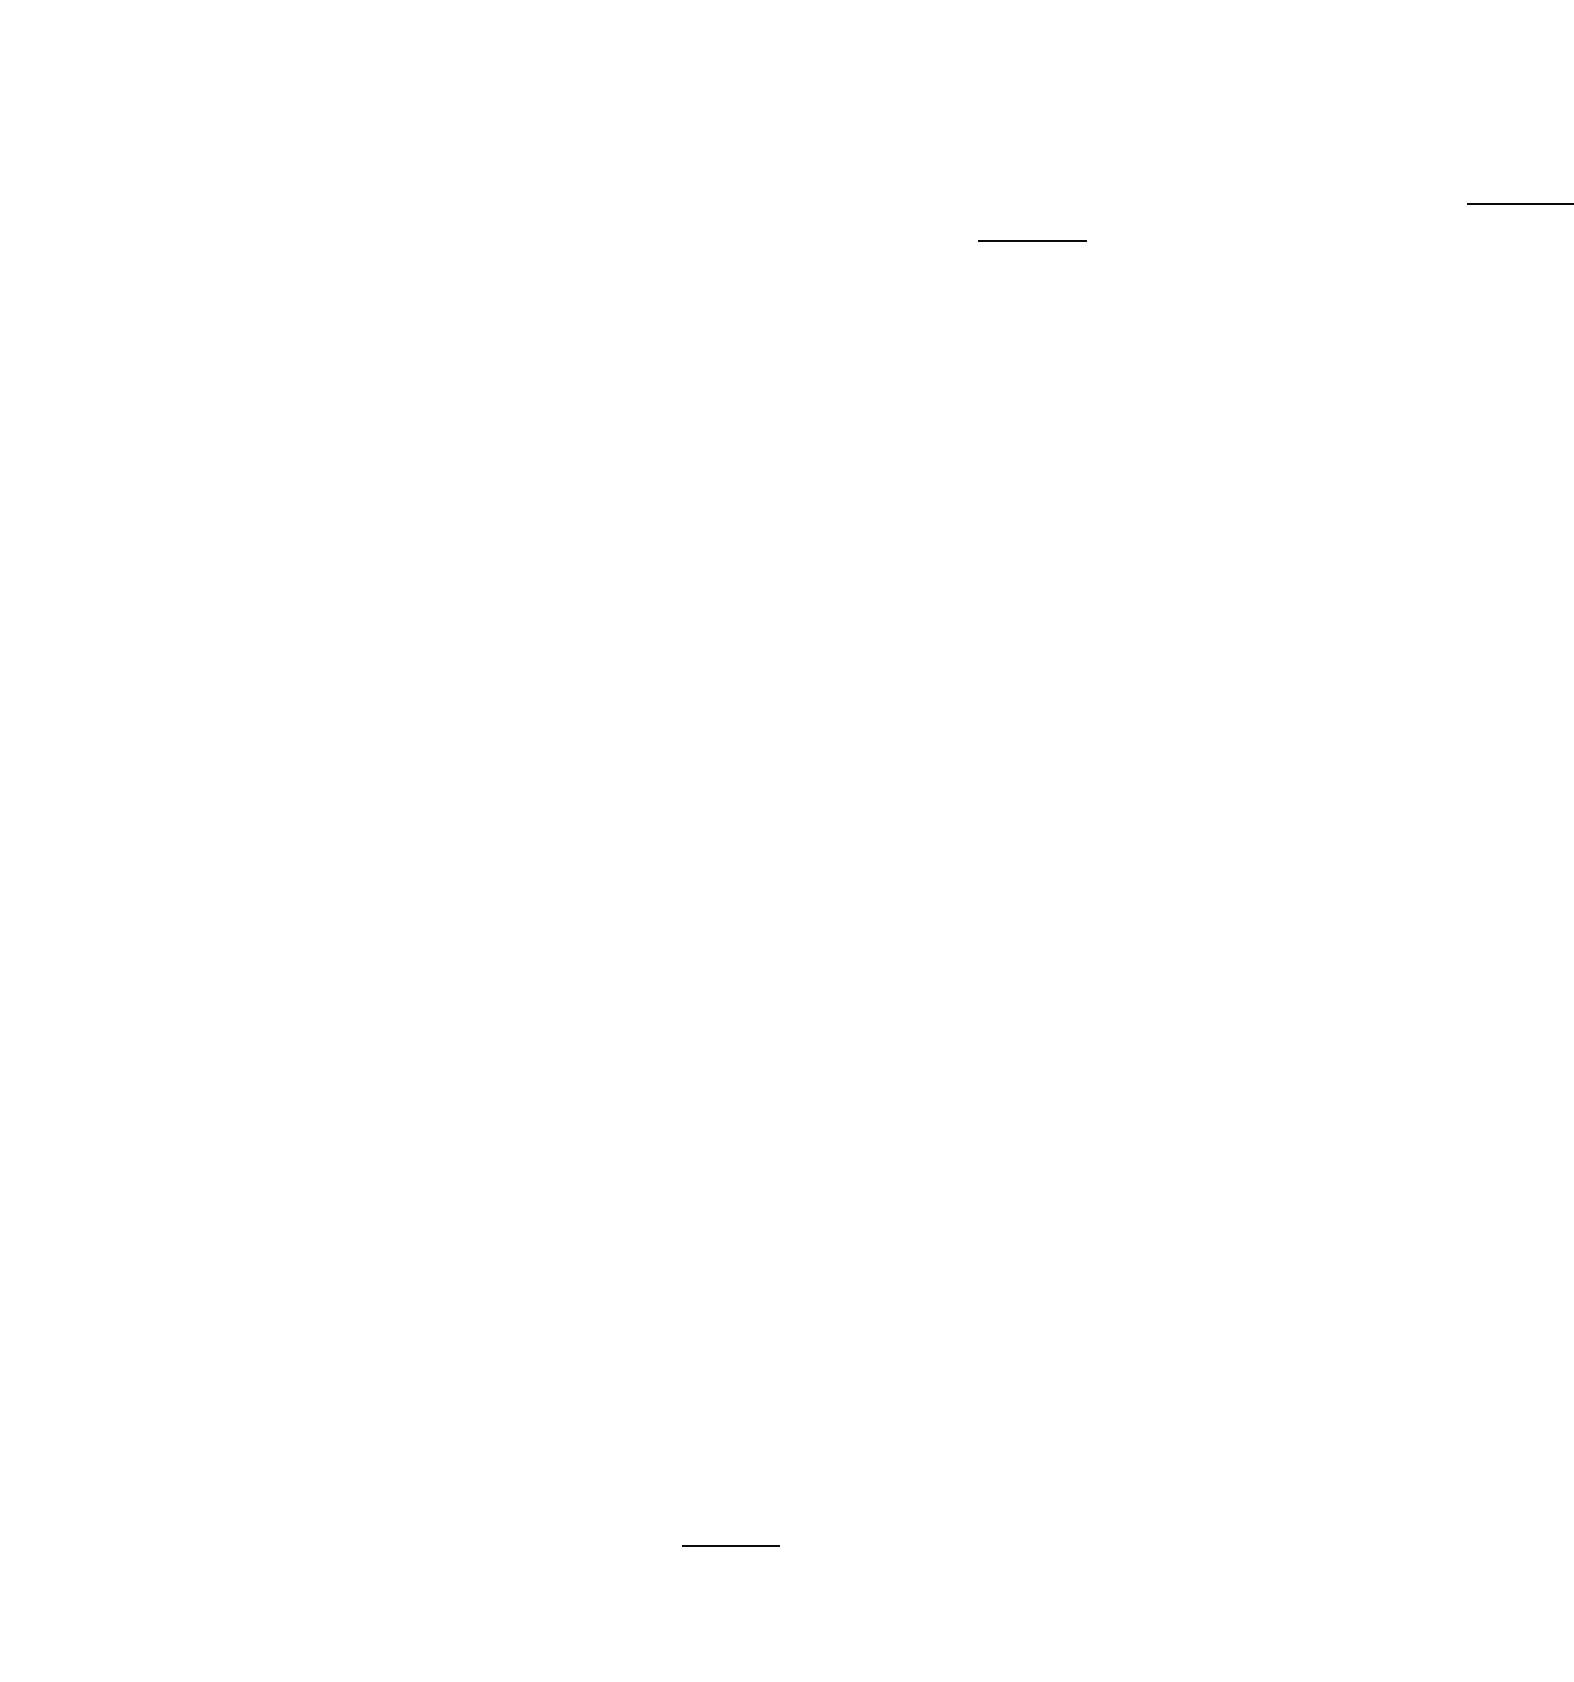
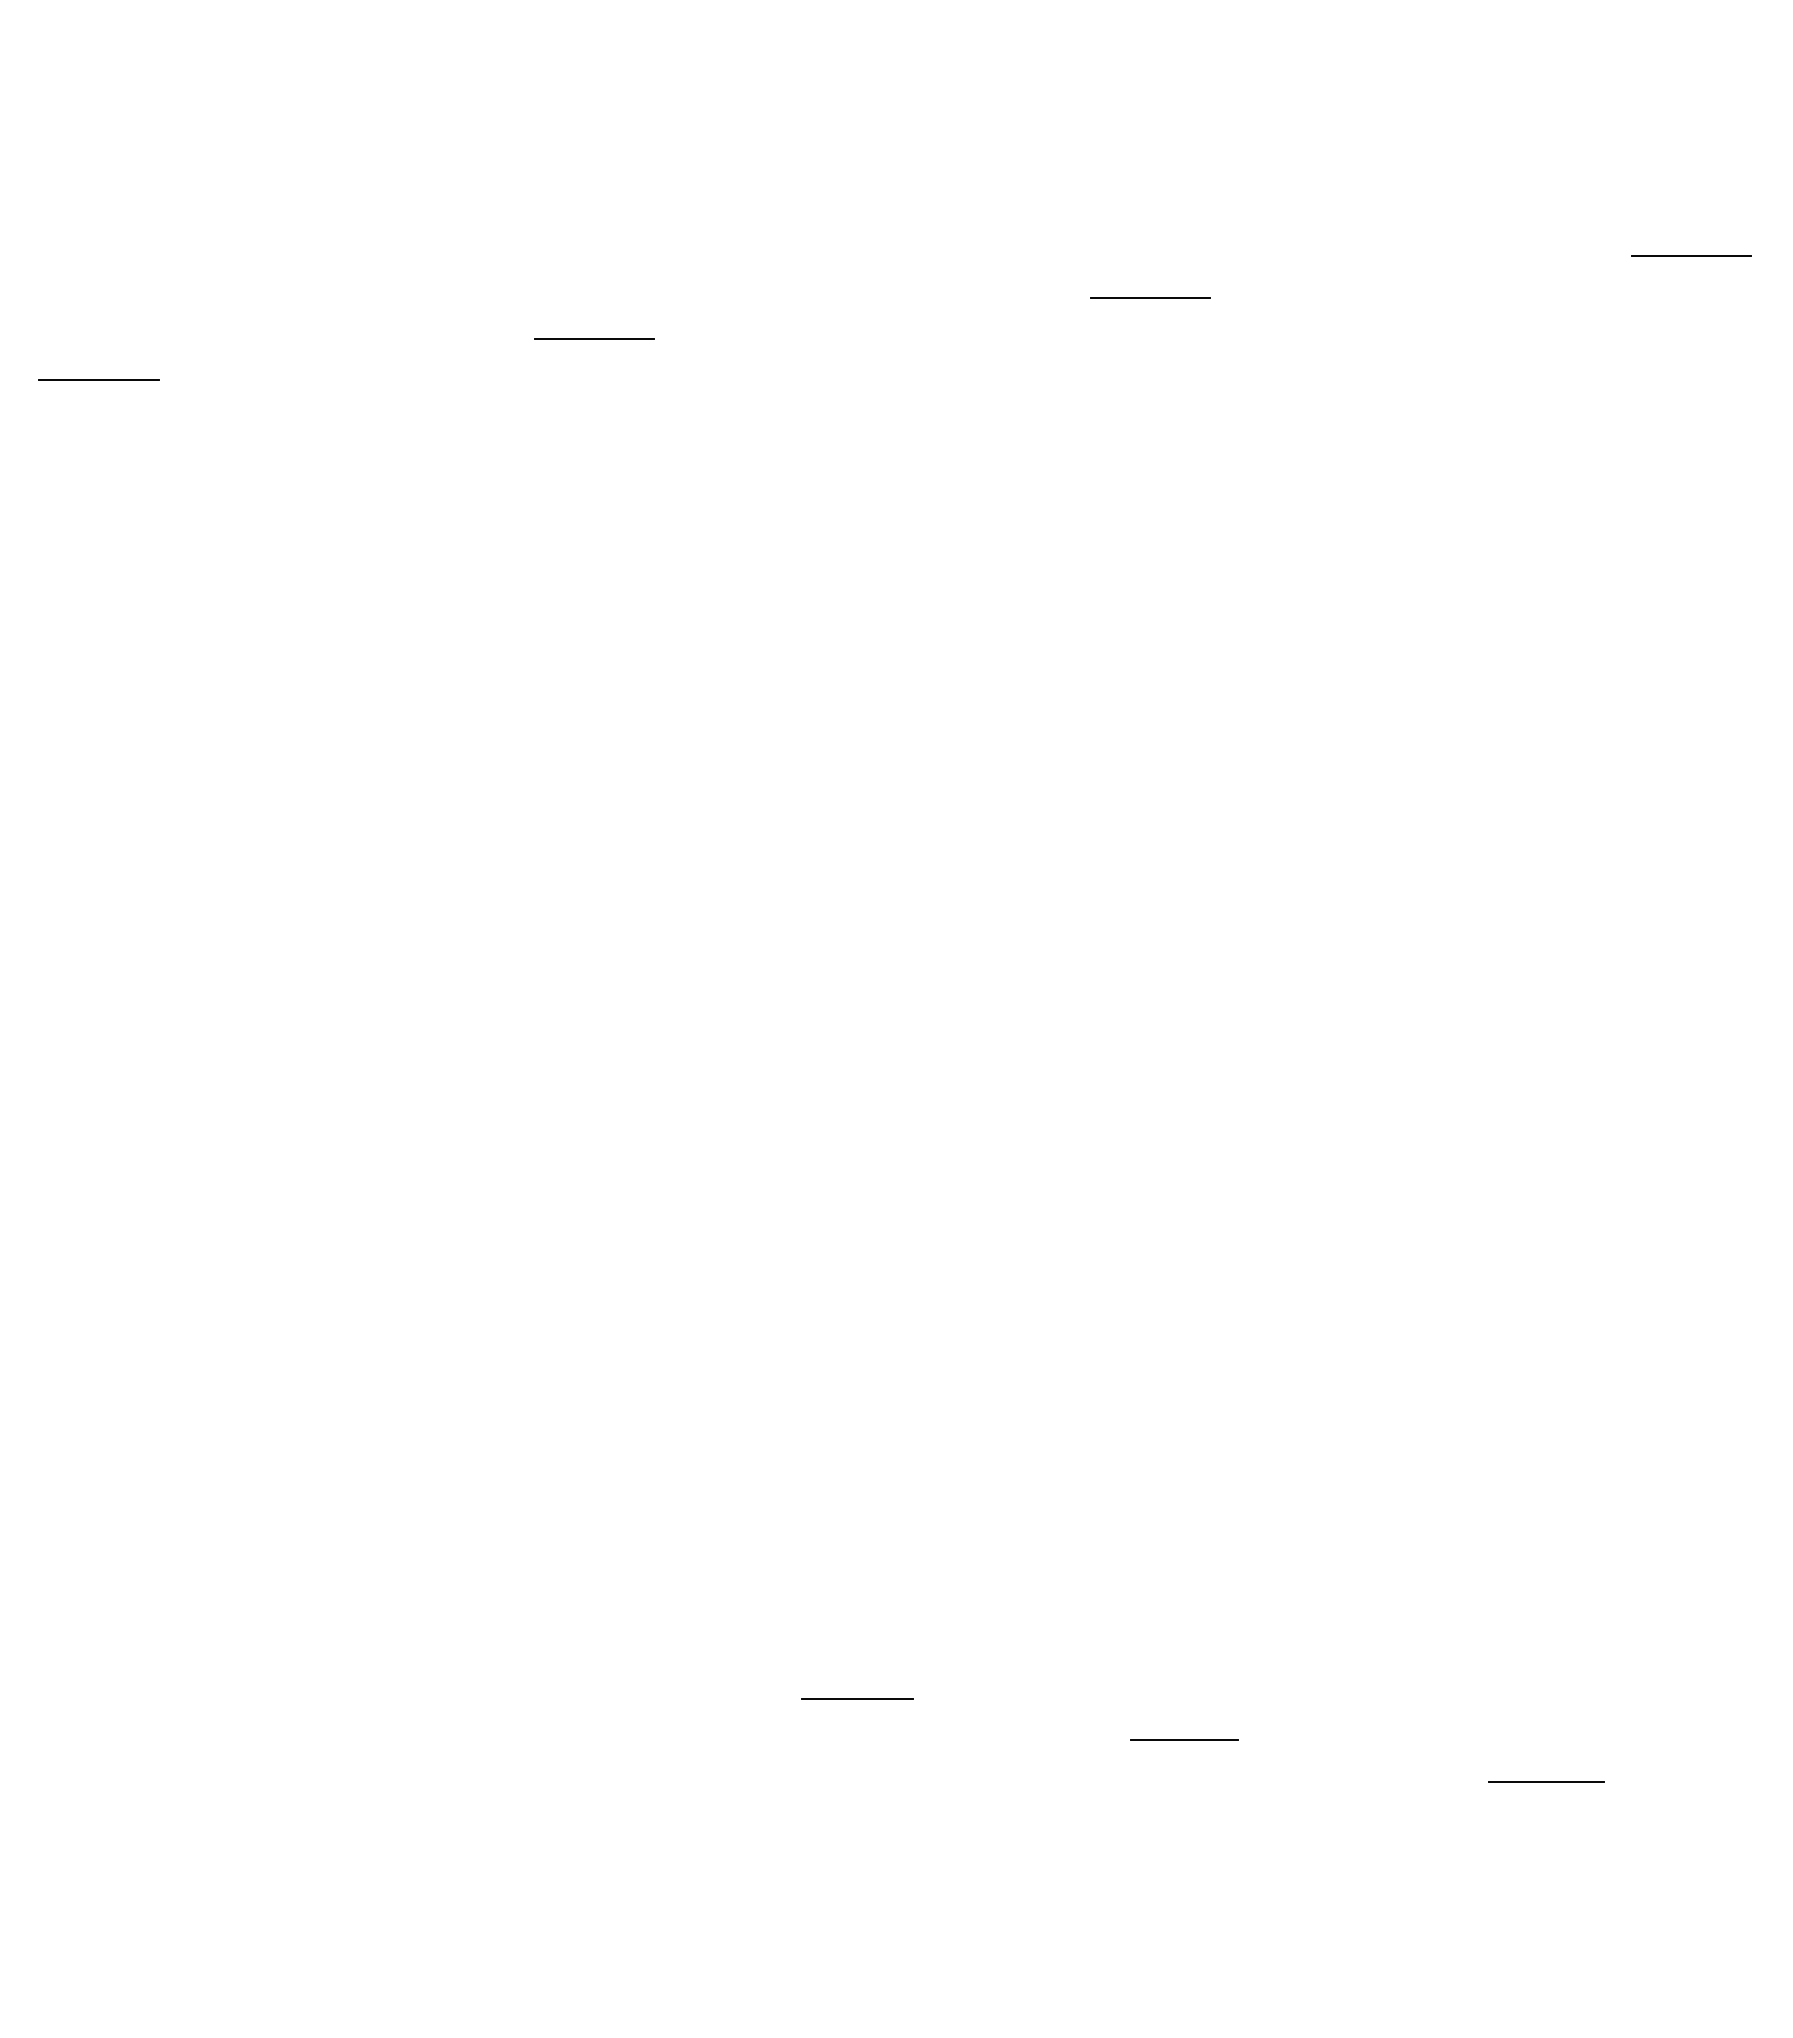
line: (529, 277) -> (594, 338), added
line: (81, 315) -> (98, 380), added
line: (767, 1508) -> (857, 1698), added
line: (731, 1545) -> (1184, 1739), moved
line: (1390, 1583) -> (1546, 1781), added

